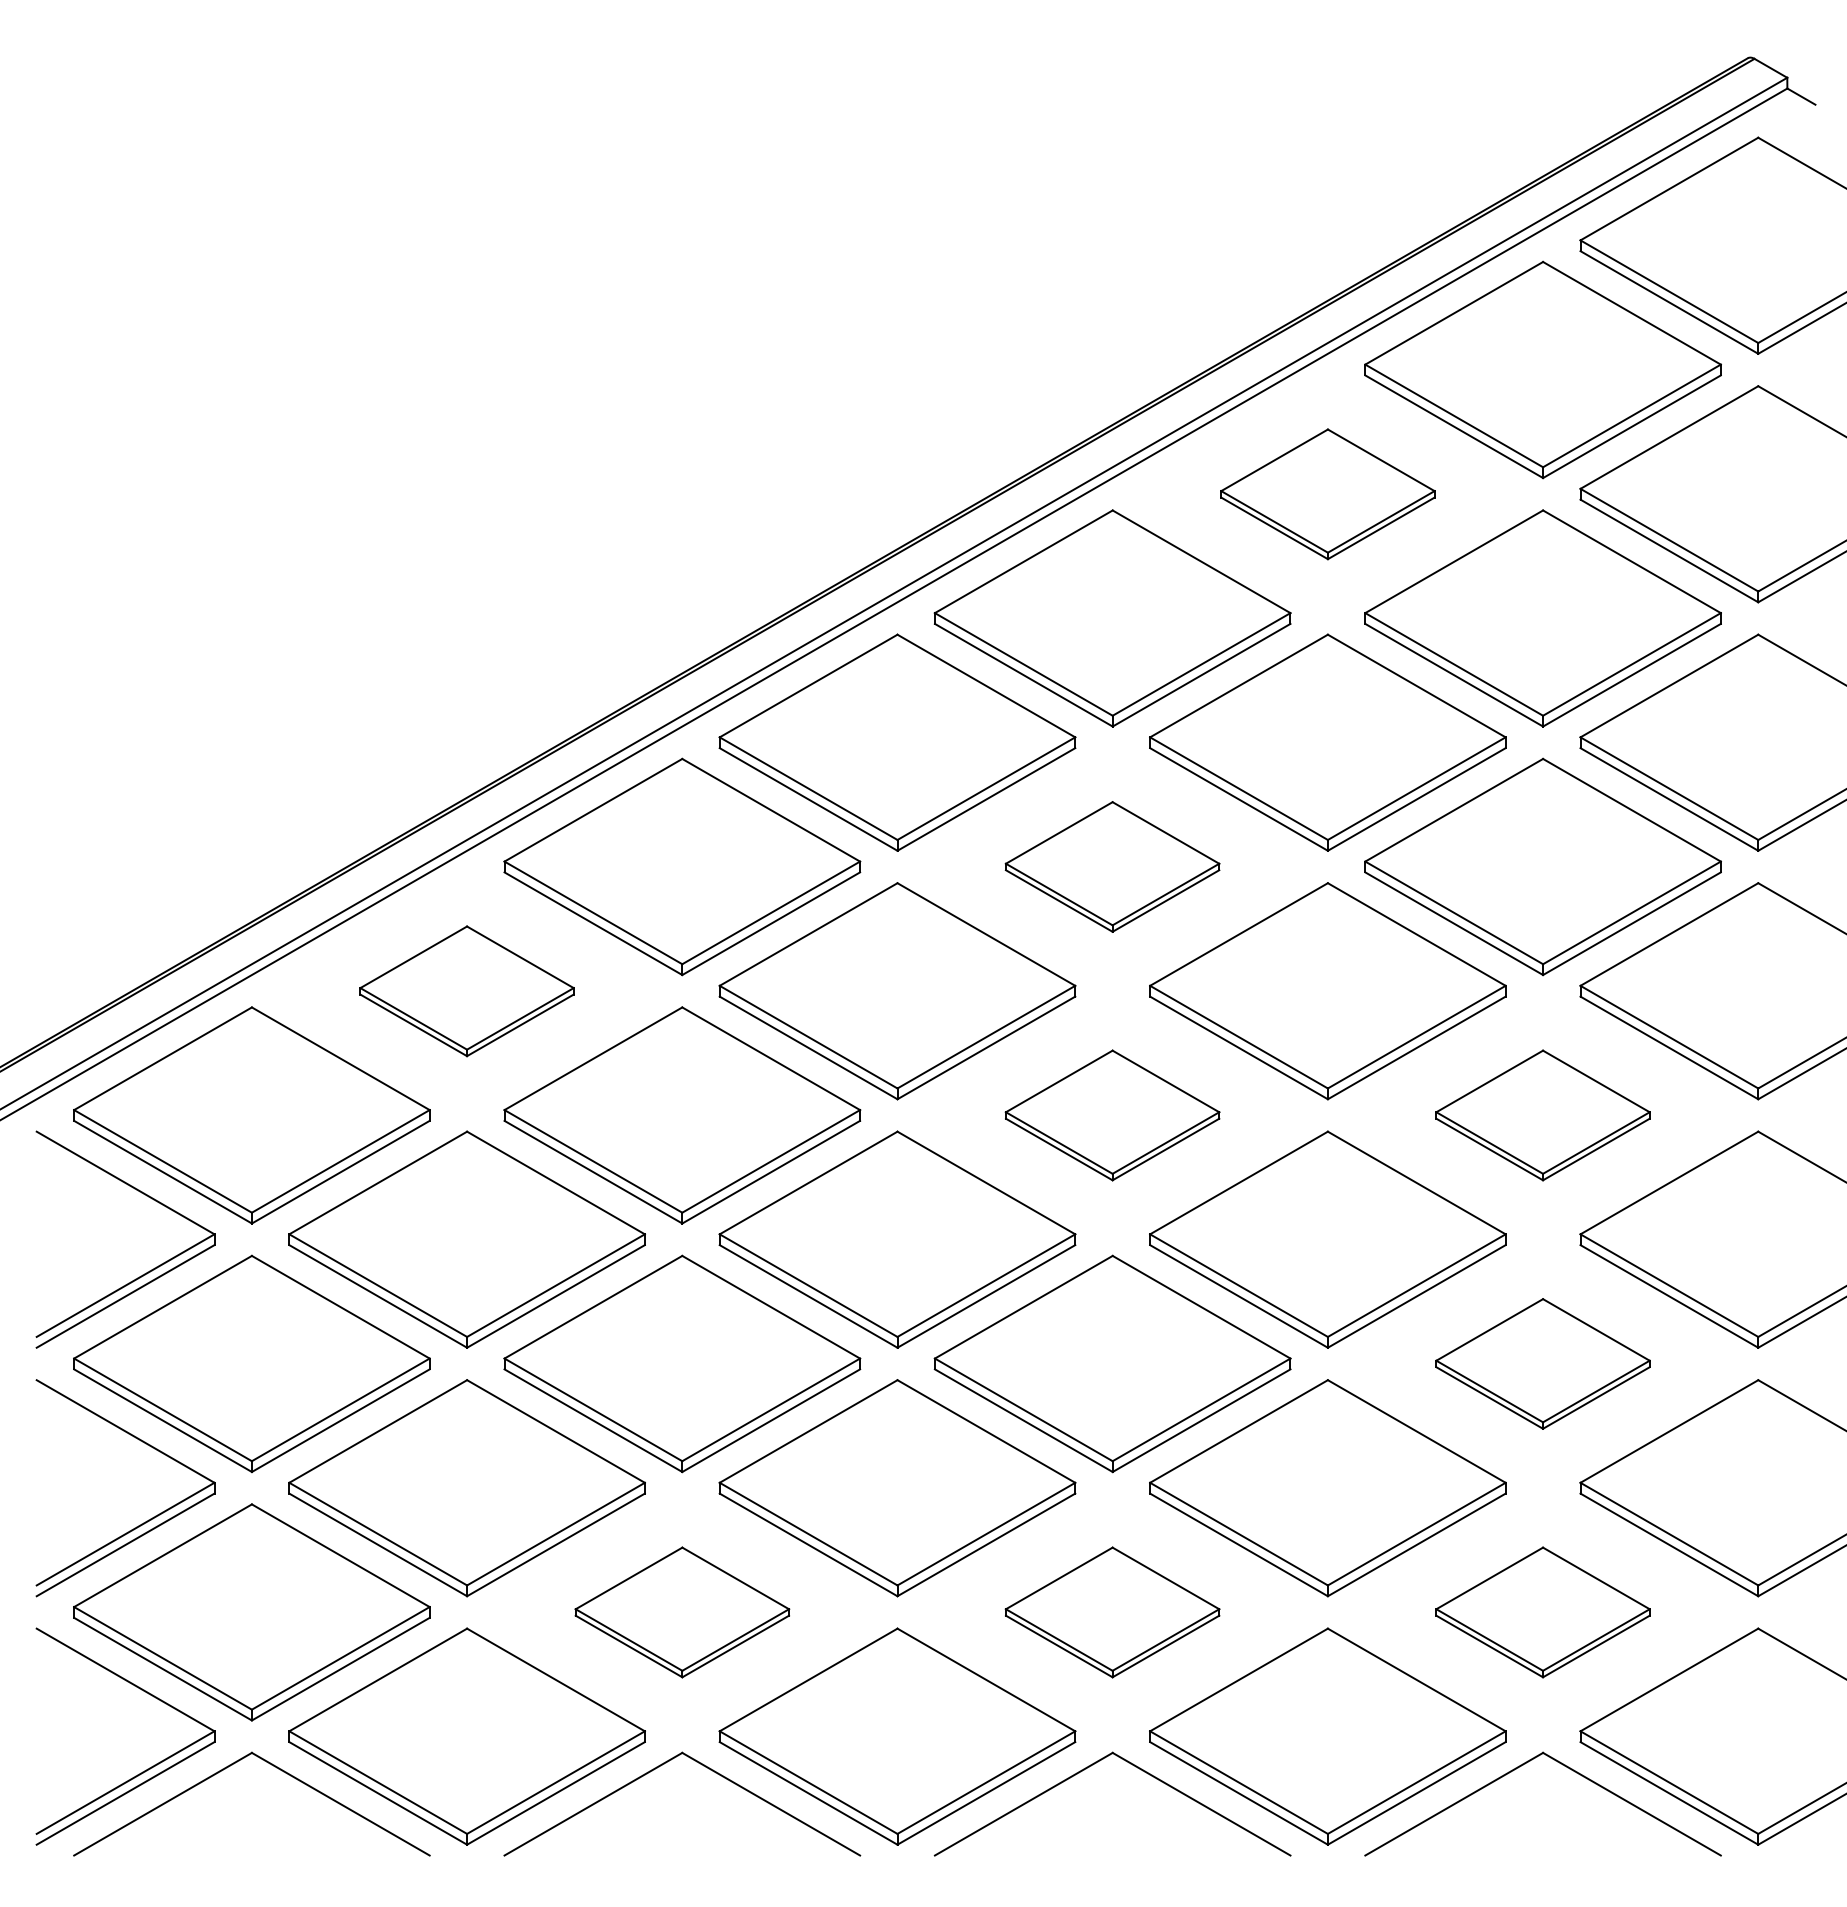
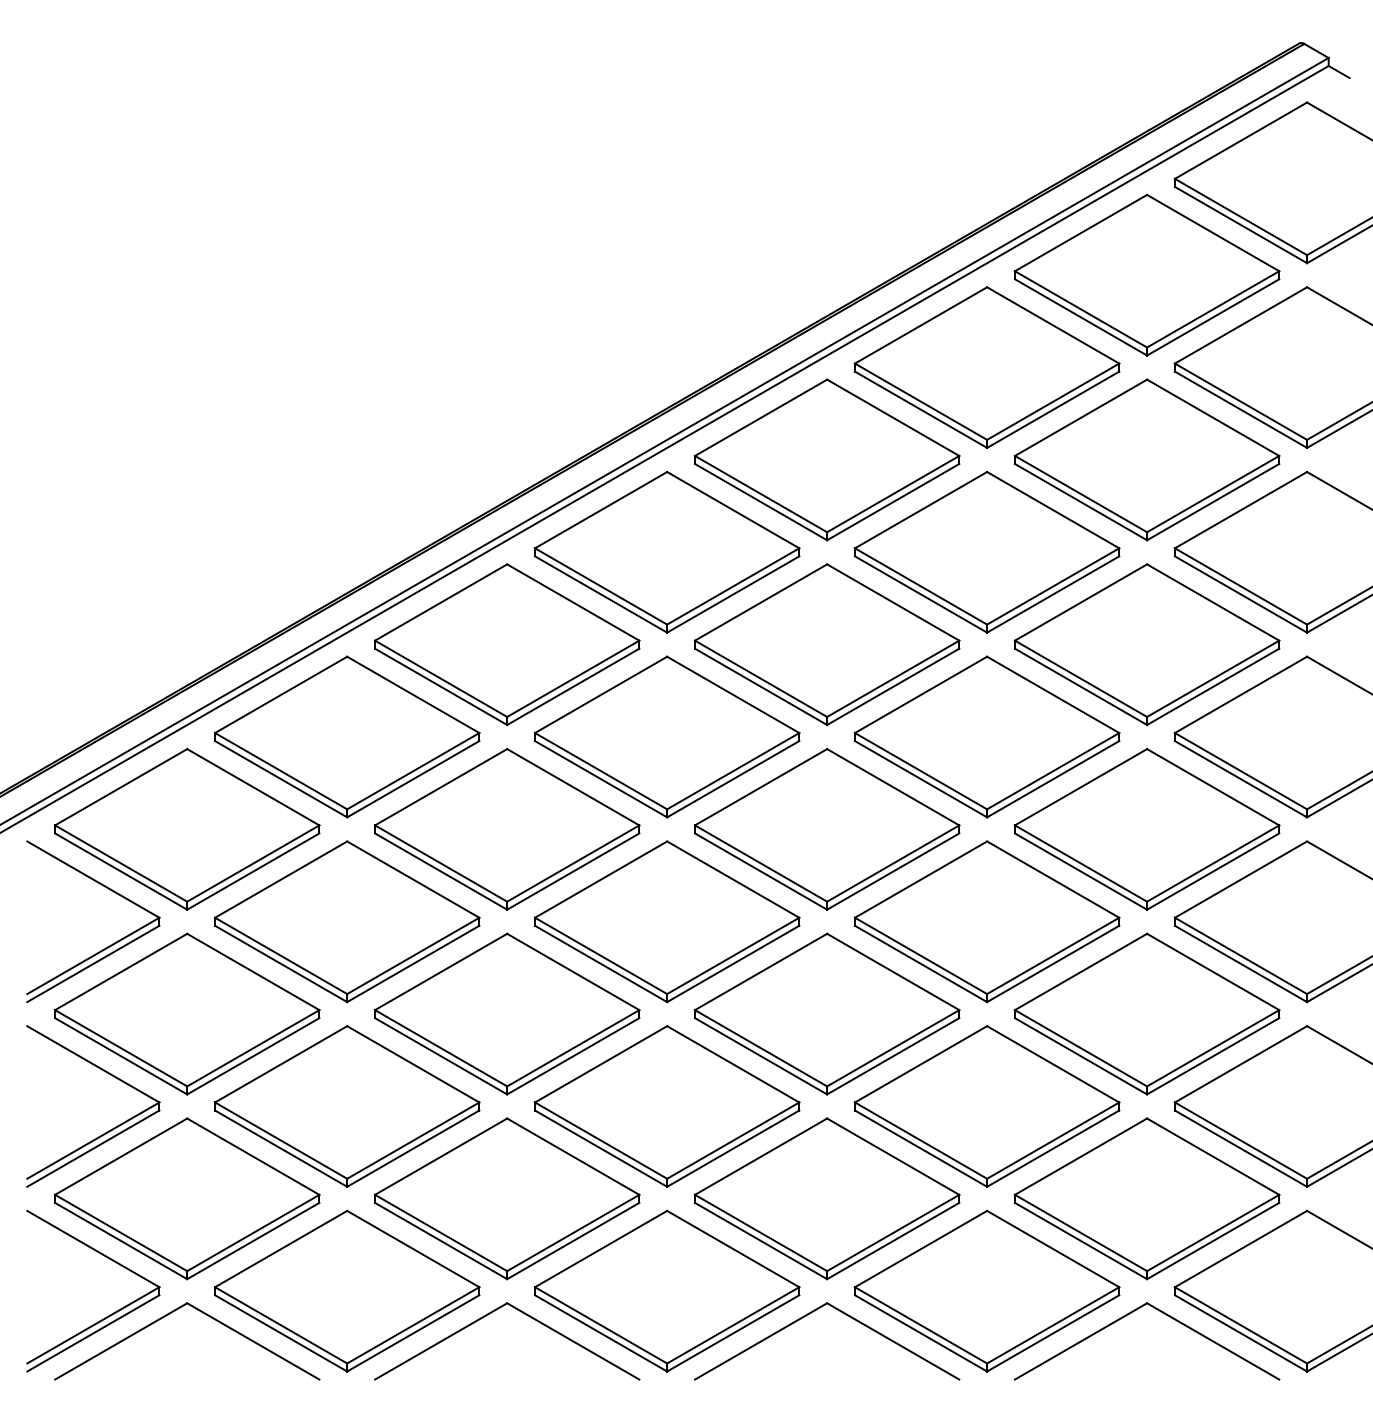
part: (1327, 494) -> (986, 367), size x1.67
part: (1112, 866) -> (827, 644), size x1.67
part: (466, 991) -> (346, 737), size x1.67
part: (1112, 1115) -> (827, 829), size x1.67
part: (1542, 1115) -> (1146, 829), size x1.67
part: (1542, 1363) -> (1146, 1013), size x1.67
part: (682, 1612) -> (507, 1198), size x1.67
part: (1112, 1612) -> (827, 1198), size x1.67
part: (1542, 1612) -> (1146, 1198), size x1.67

